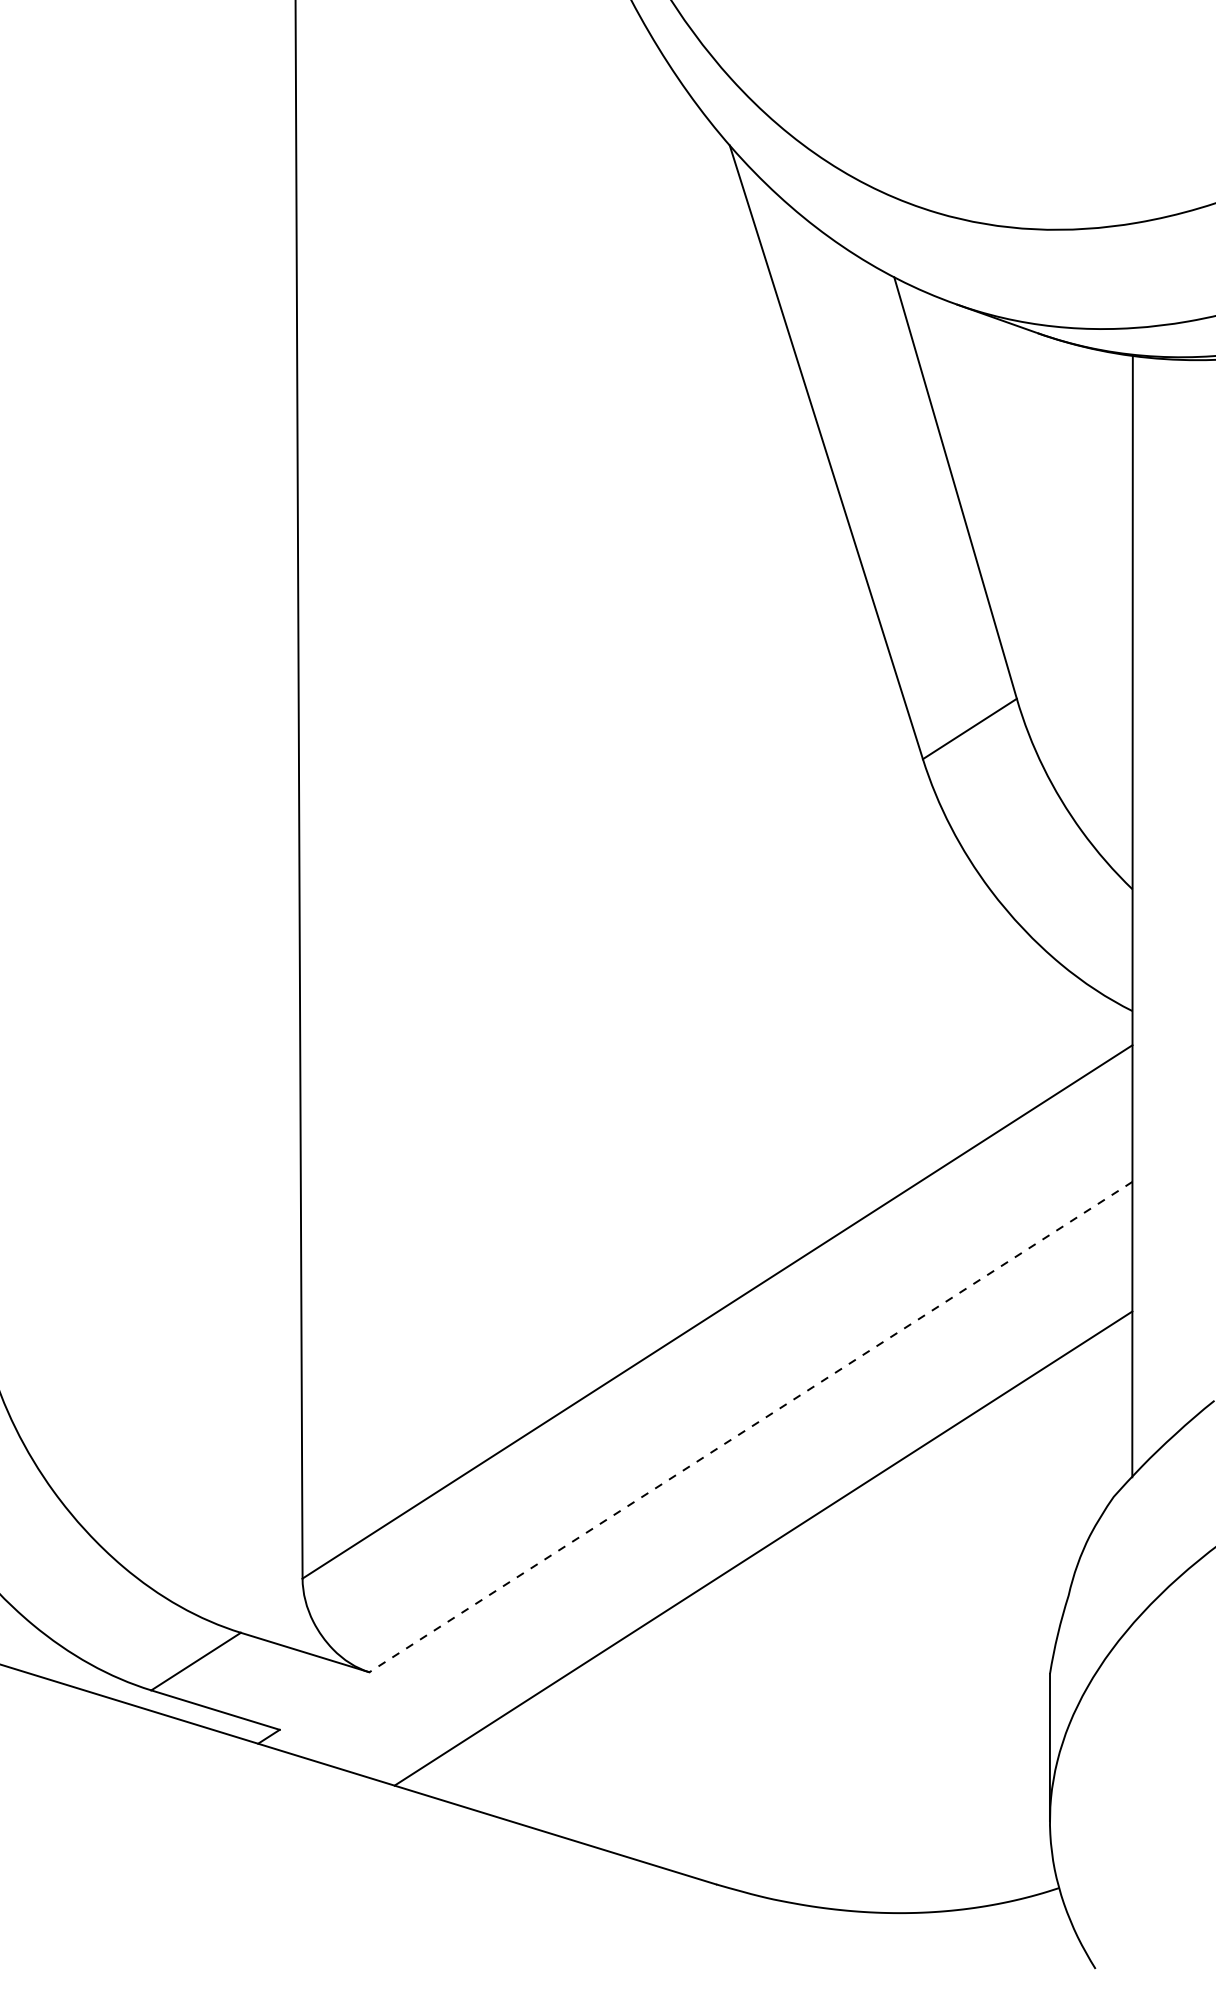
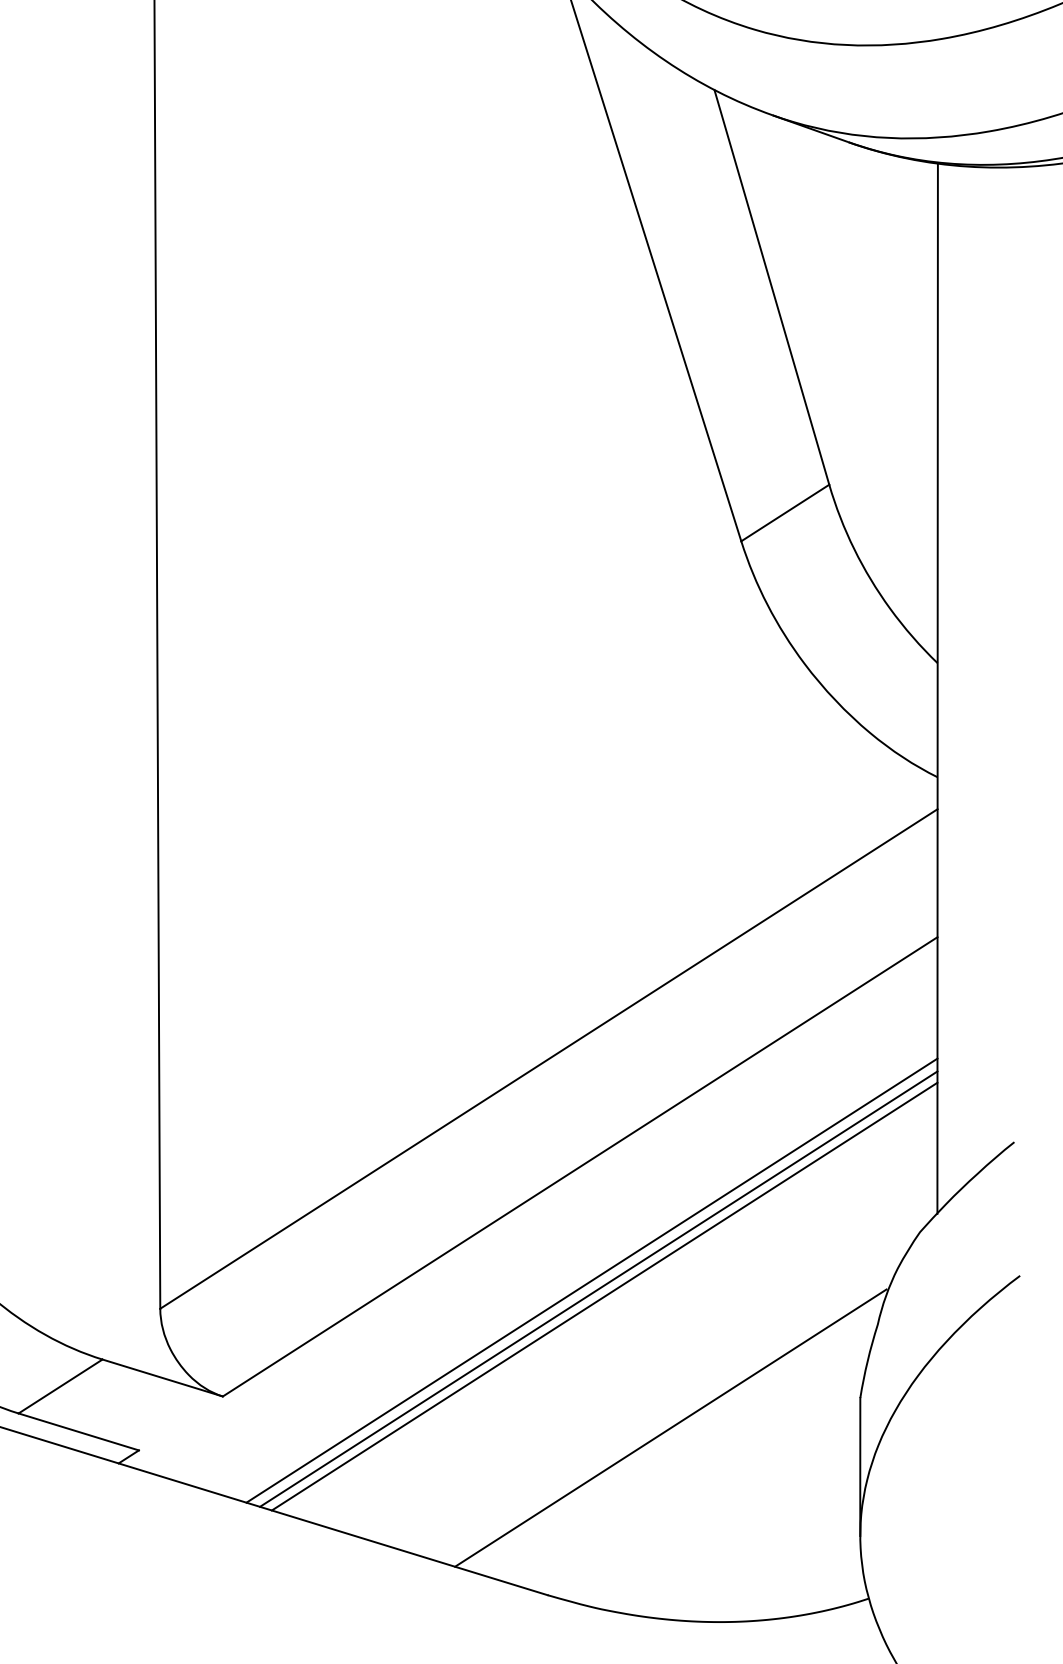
line: (750, 1427) -> (579, 1167), dashed -> solid
line: (770, 1557) -> (598, 1289), added
line: (776, 1565) -> (604, 1296), added
line: (847, 1706) -> (670, 1428), added

